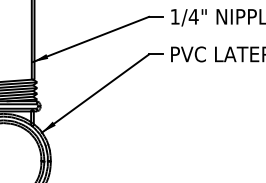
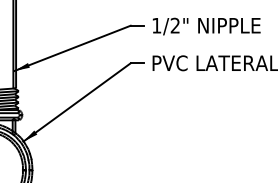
text: (193, 16) -> (175, 25), 1/4" -> 1/2"

